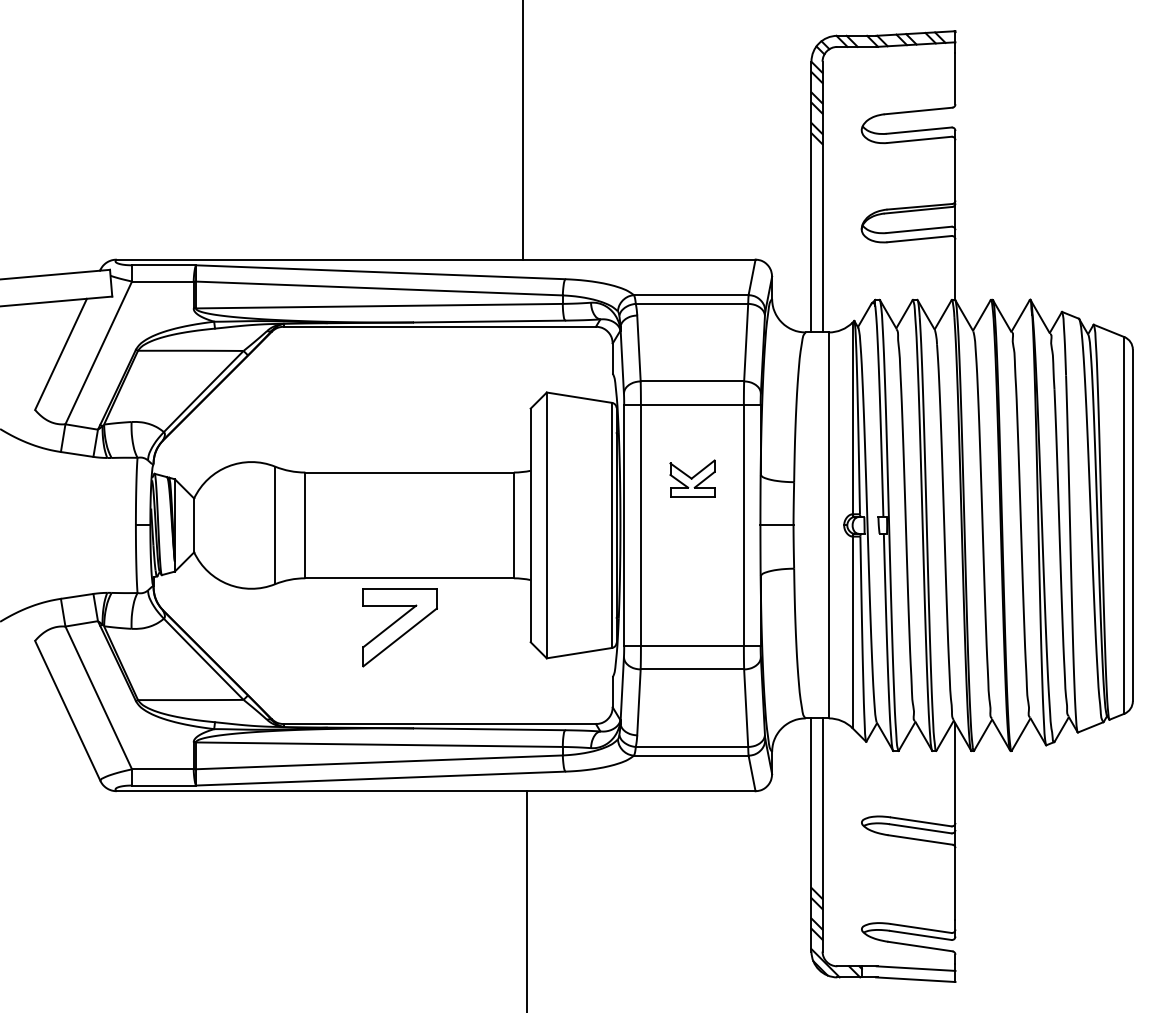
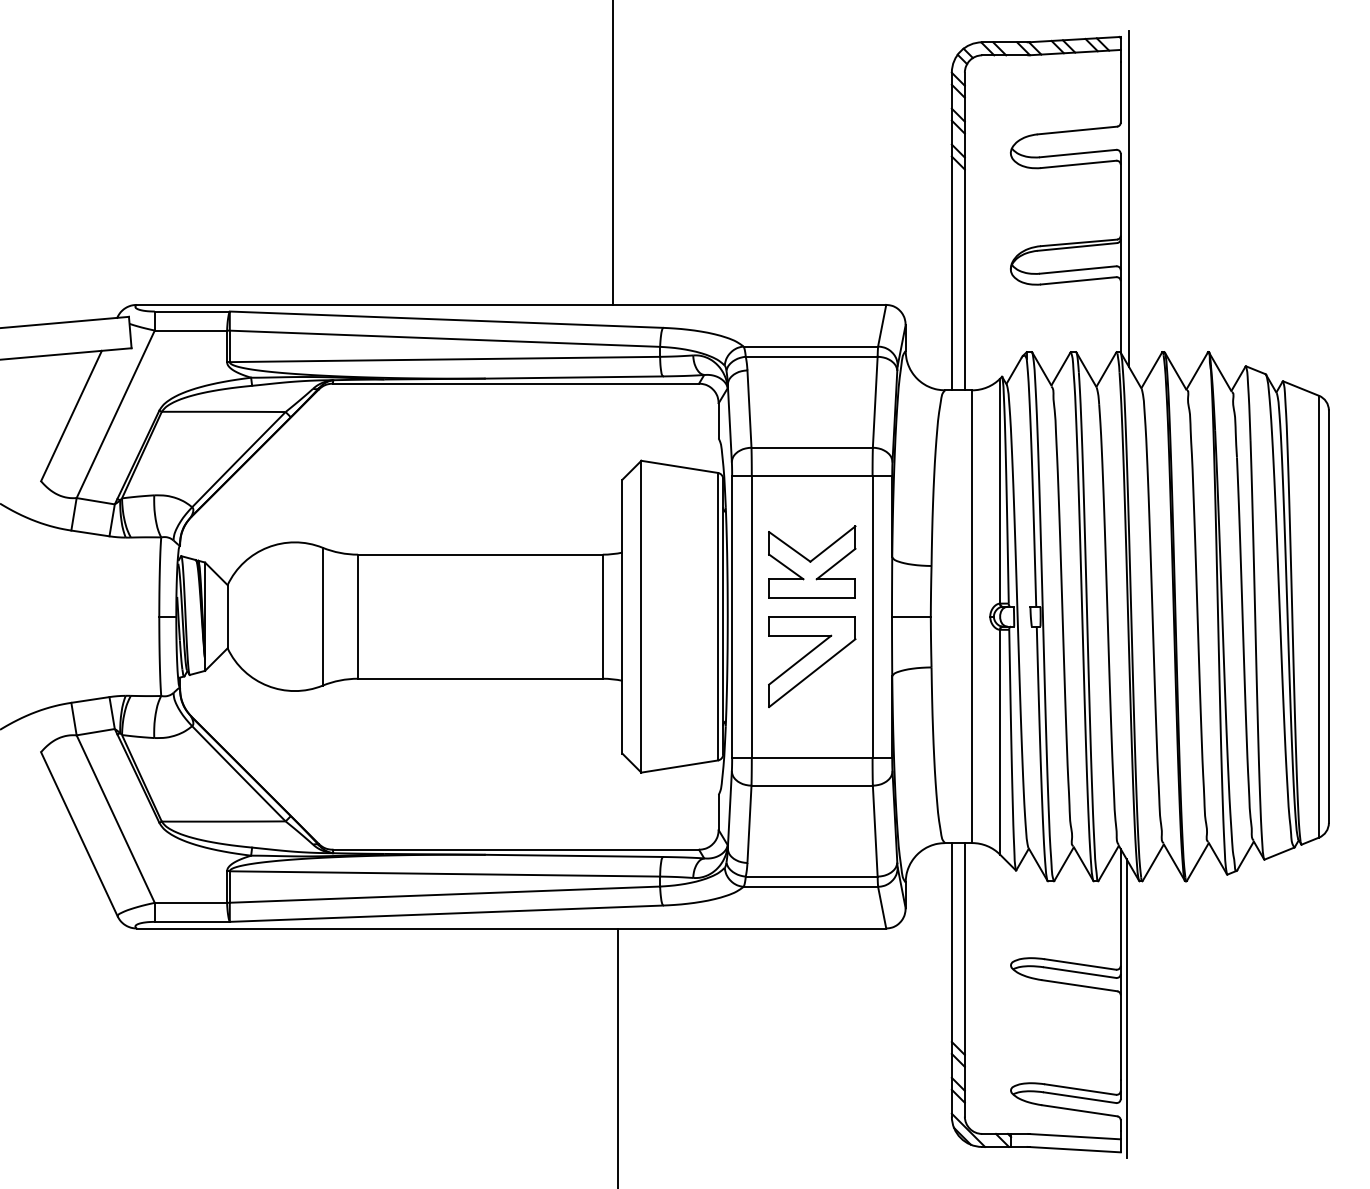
line: (962, 168) -> (1128, 198), added
part: (692, 478) -> (812, 561), size x1.67
part: (400, 628) -> (812, 662), moved
line: (960, 859) -> (1126, 1008), added

